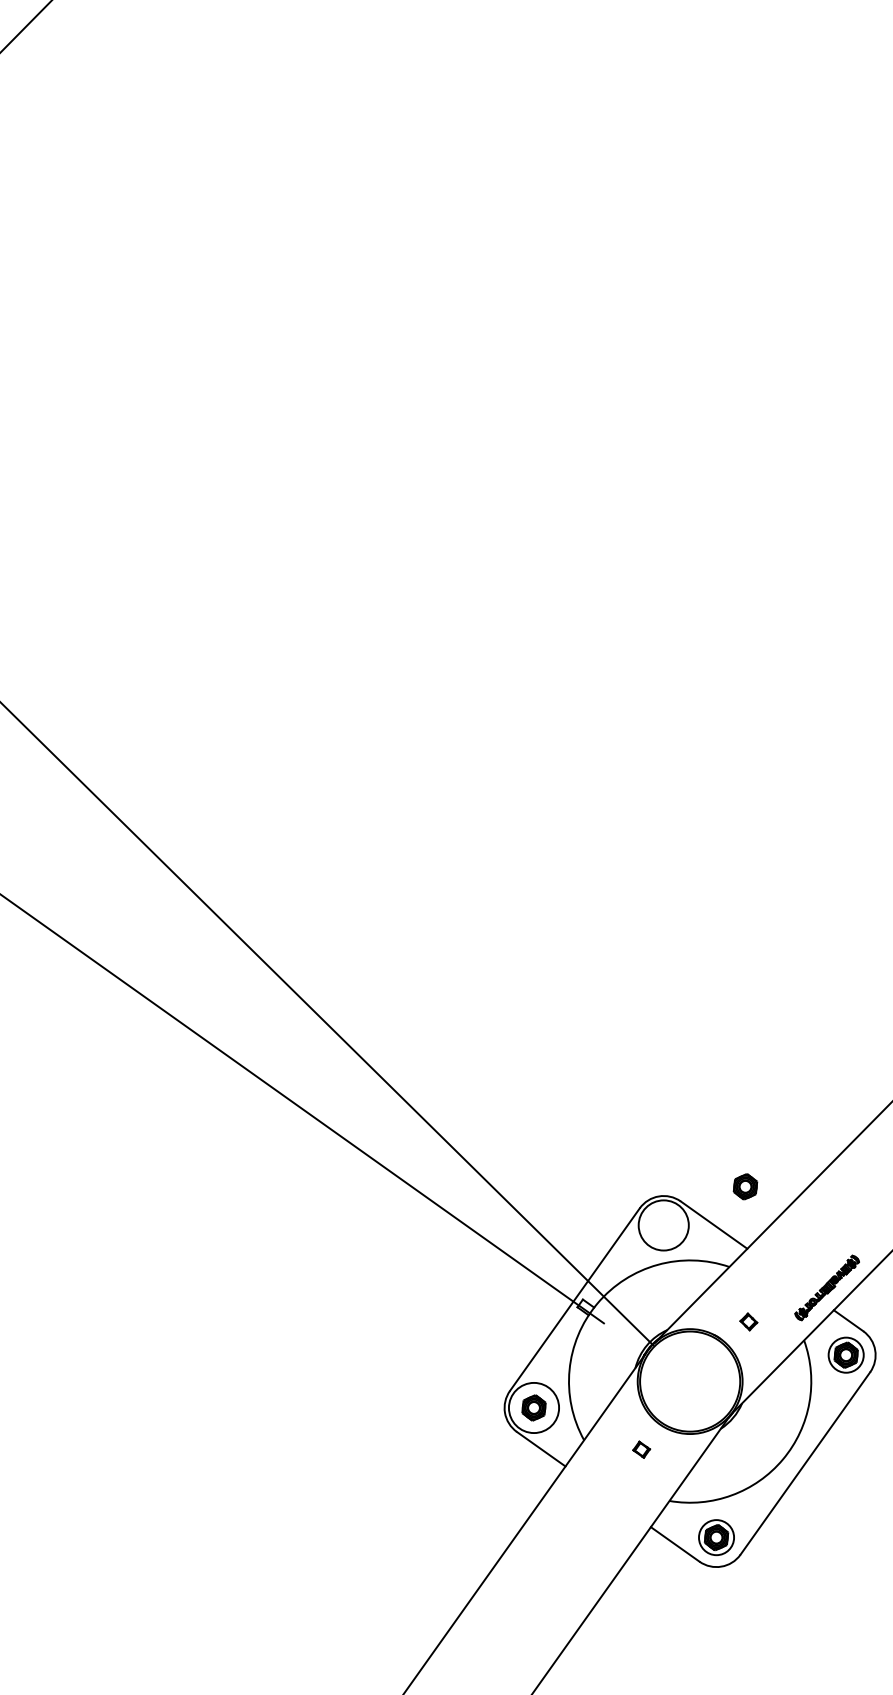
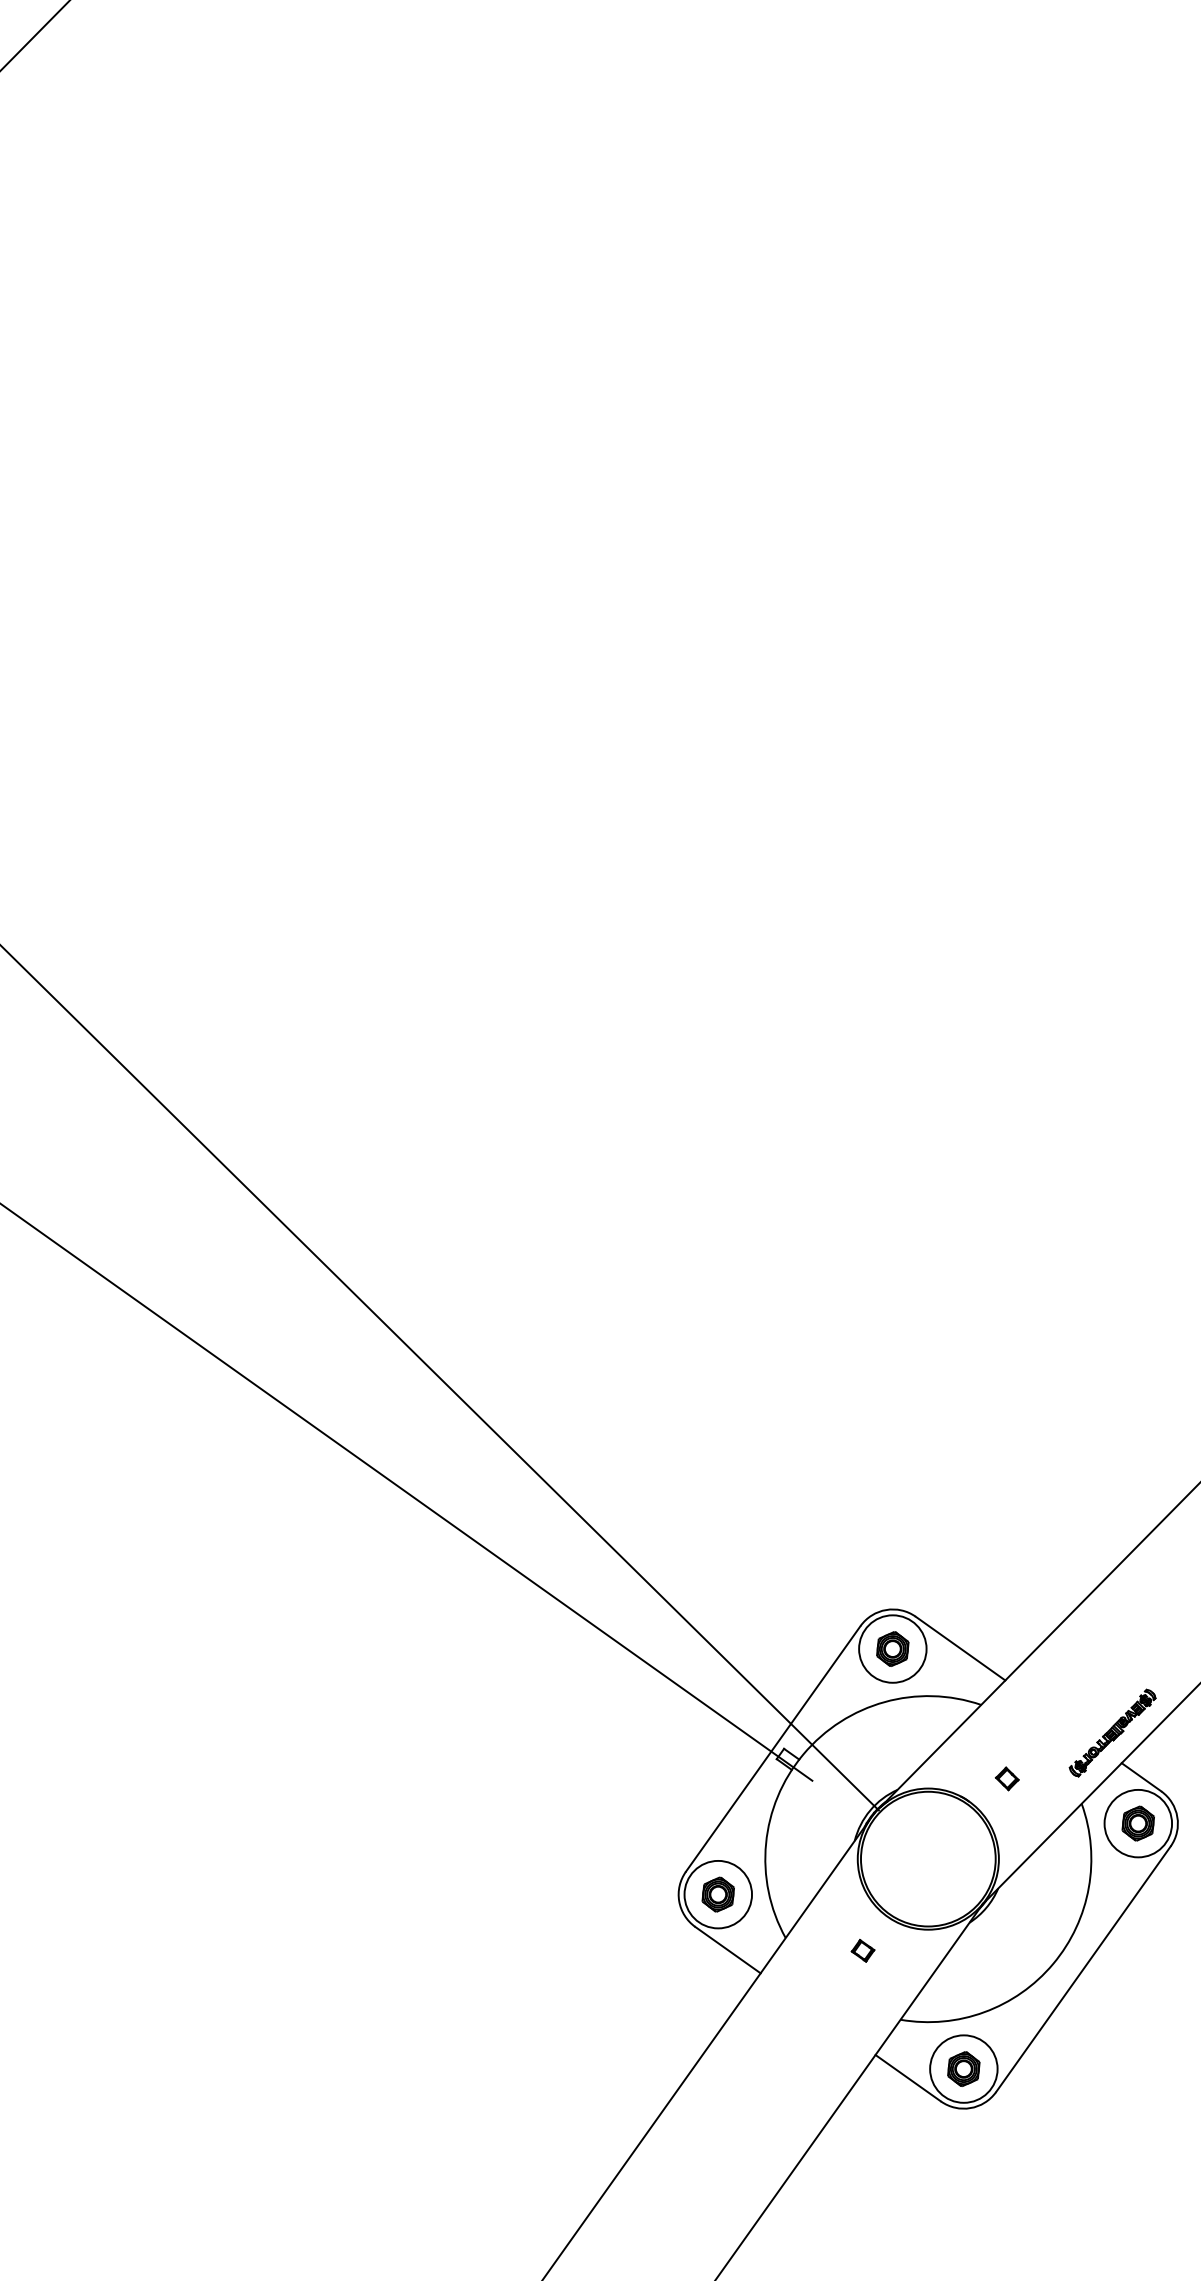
part: (745, 1186) -> (892, 1648), moved
circle: (846, 1355) -> (1138, 1823), size x1.43
circle: (716, 1537) -> (963, 2068), size x1.43

